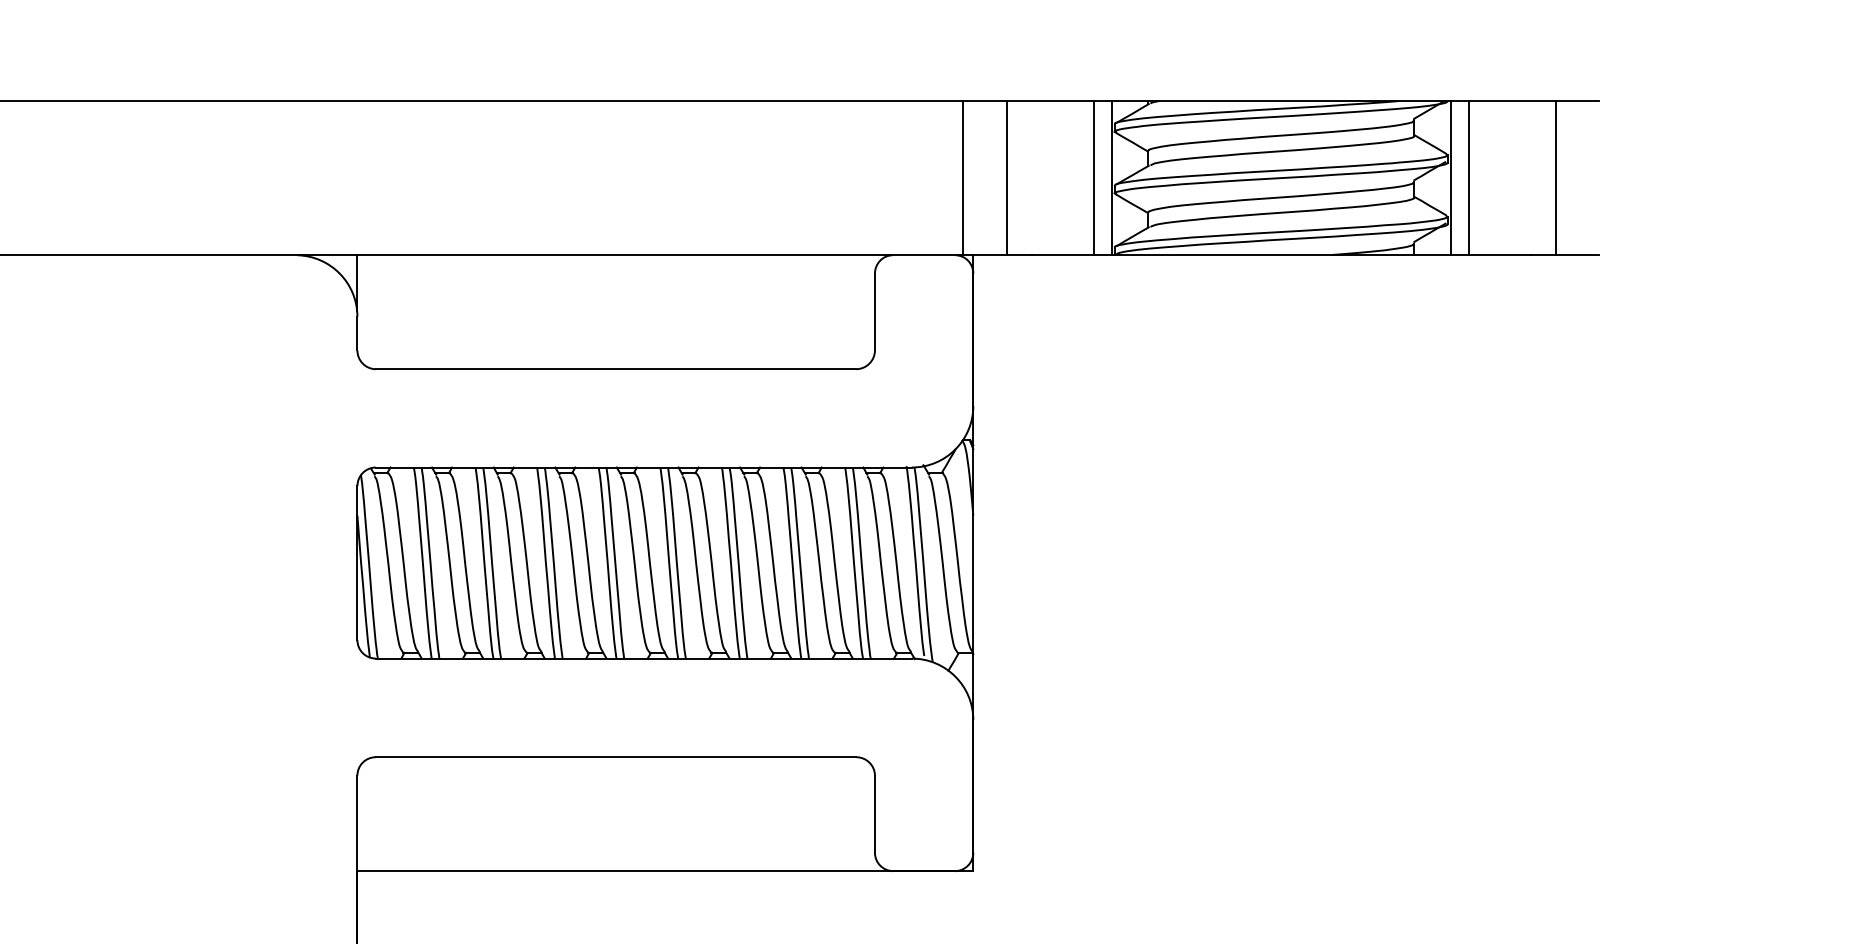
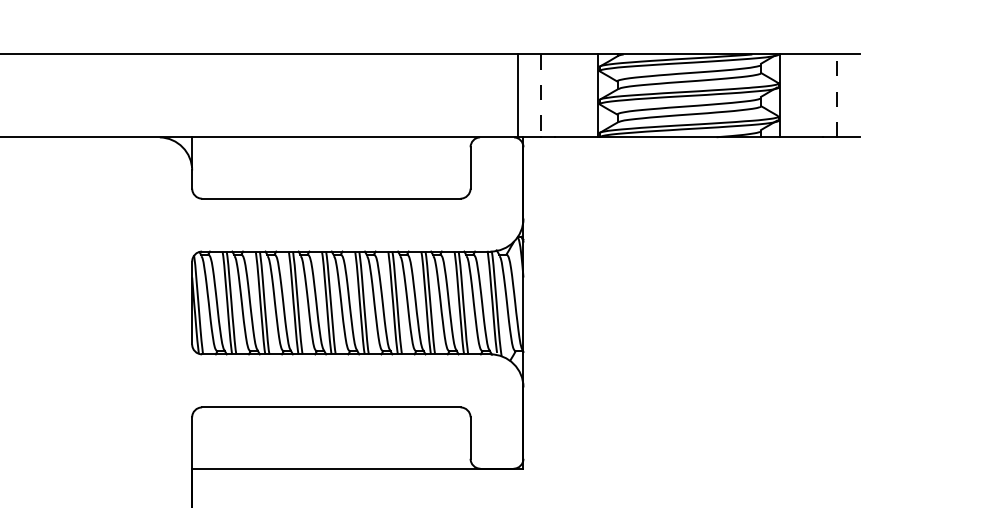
line: (1094, 177) -> (588, 95), removed
line: (1469, 177) -> (790, 95), removed
line: (1555, 177) -> (836, 95), solid -> dashed
line: (1006, 179) -> (541, 96), solid -> dashed

